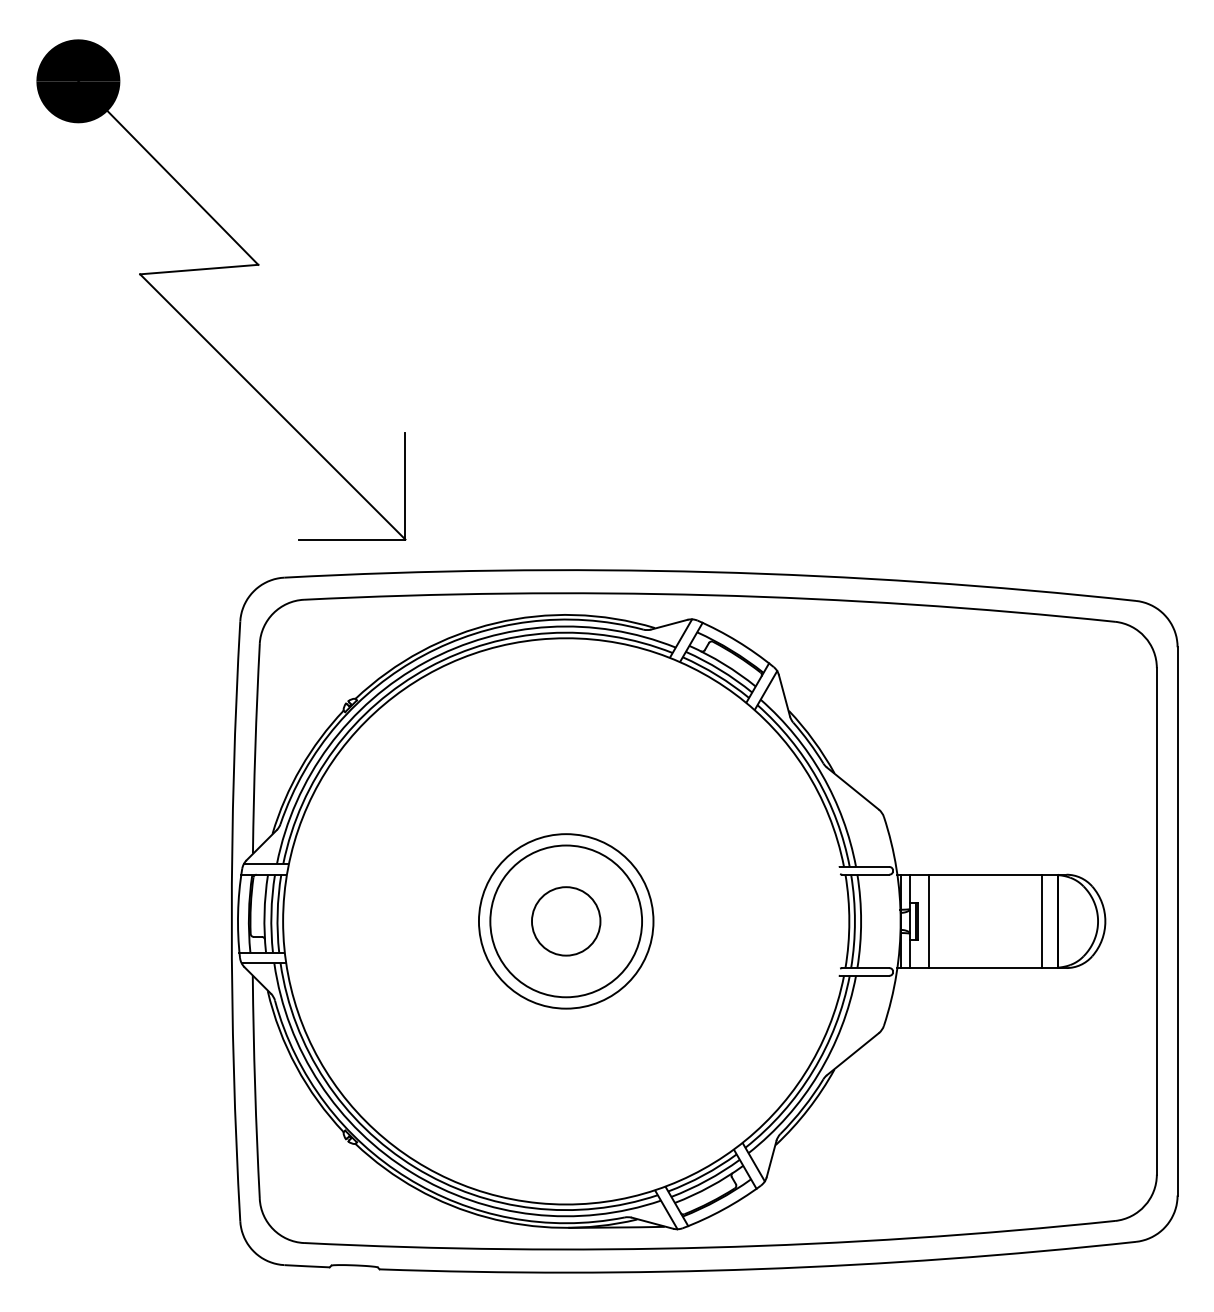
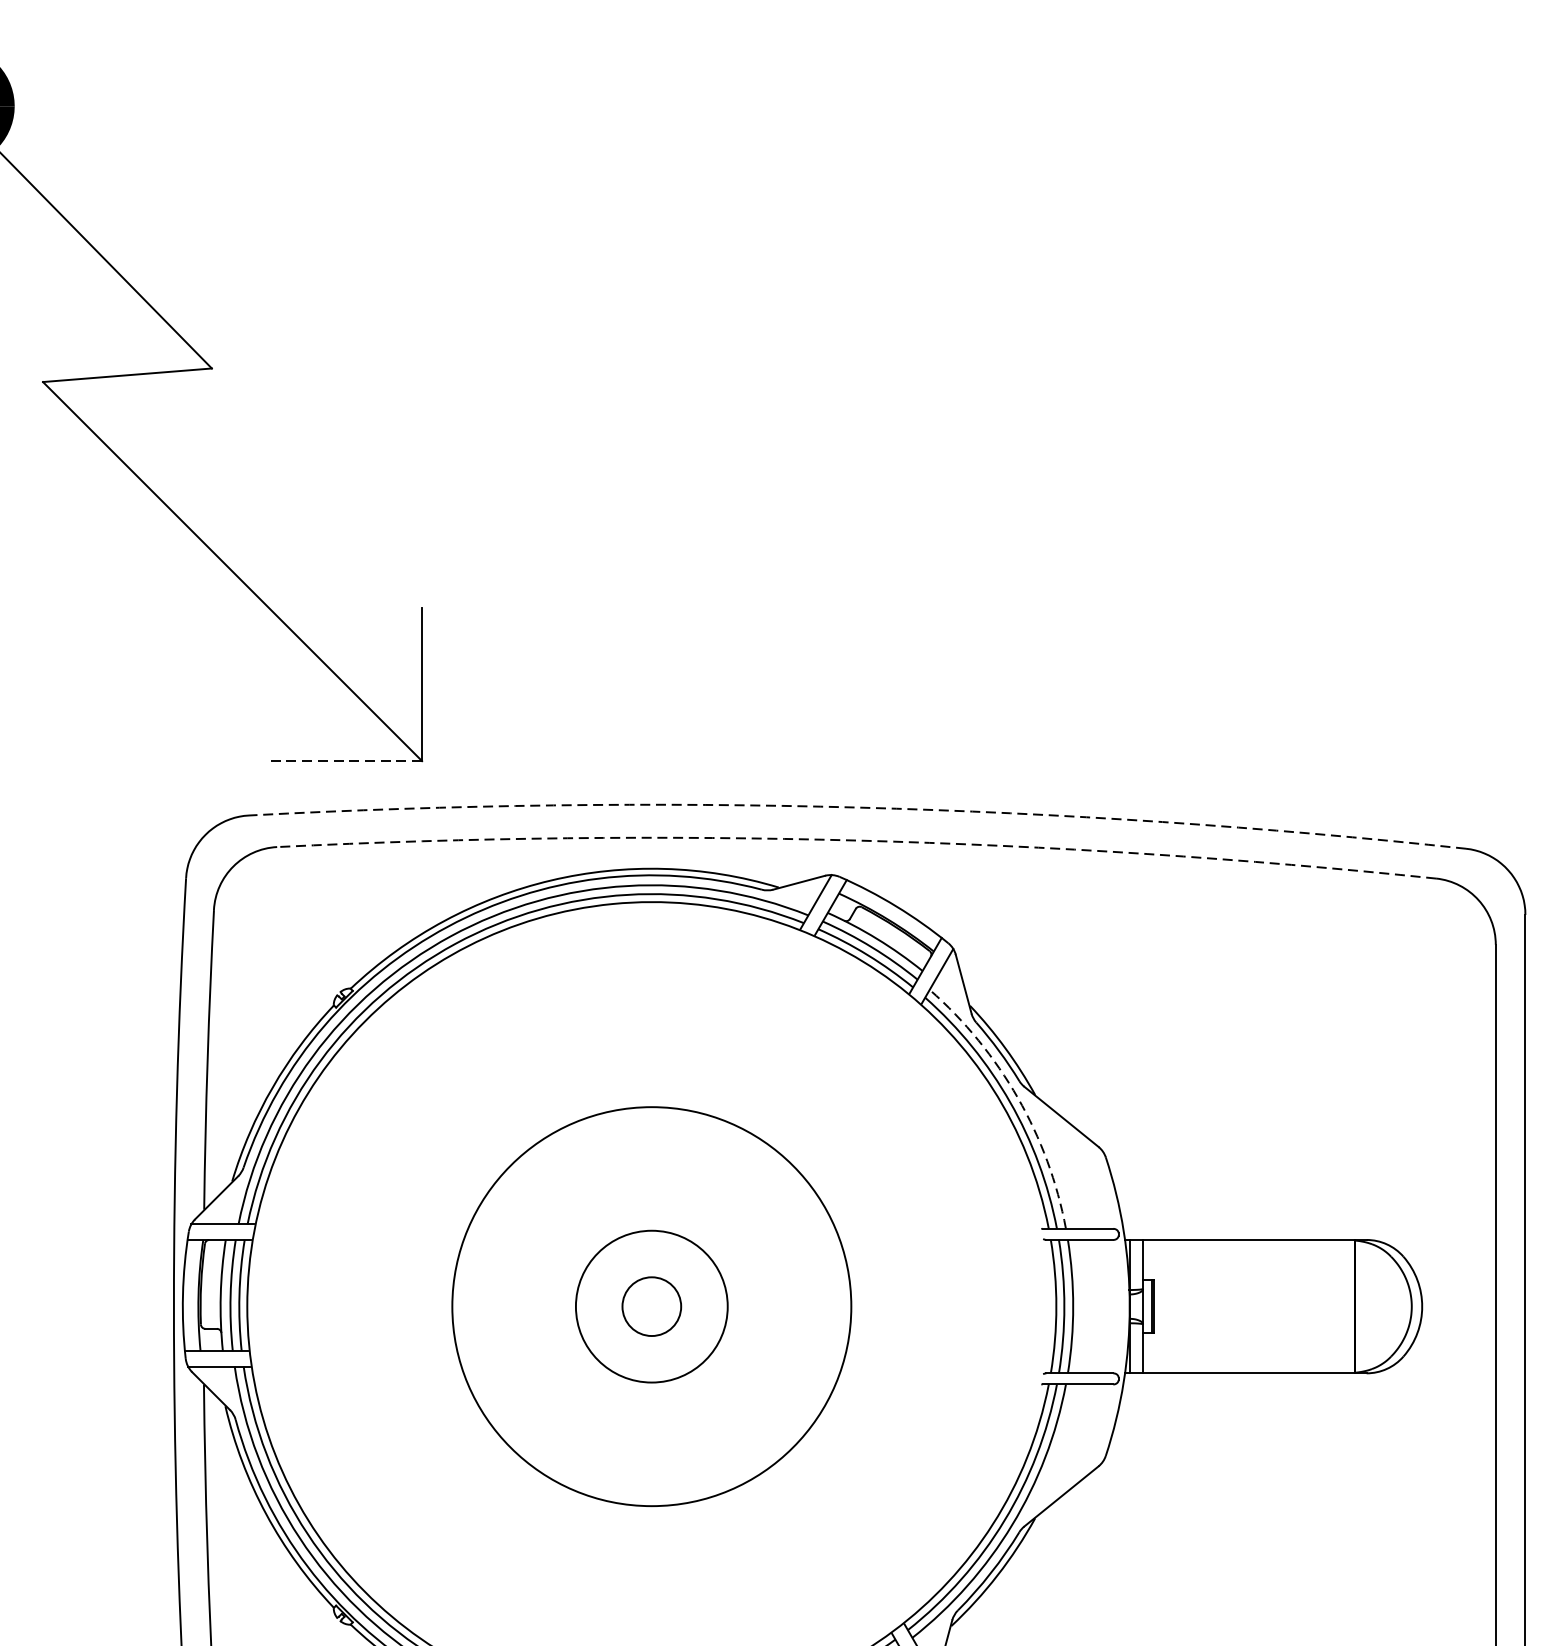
line: (351, 539) -> (345, 760), solid -> dashed
arc: (710, 572) -> (857, 808), solid -> dashed
arc: (709, 595) -> (856, 840), solid -> dashed
arc: (822, 775) -> (1018, 1098), solid -> dashed
circle: (565, 921) -> (650, 1306), size x0.6
circle: (565, 921) -> (650, 1306), size x1.6
circle: (566, 921) -> (652, 1306), size x0.7
line: (928, 921) -> (1169, 1306), removed
line: (1042, 921) -> (1332, 1306), removed

